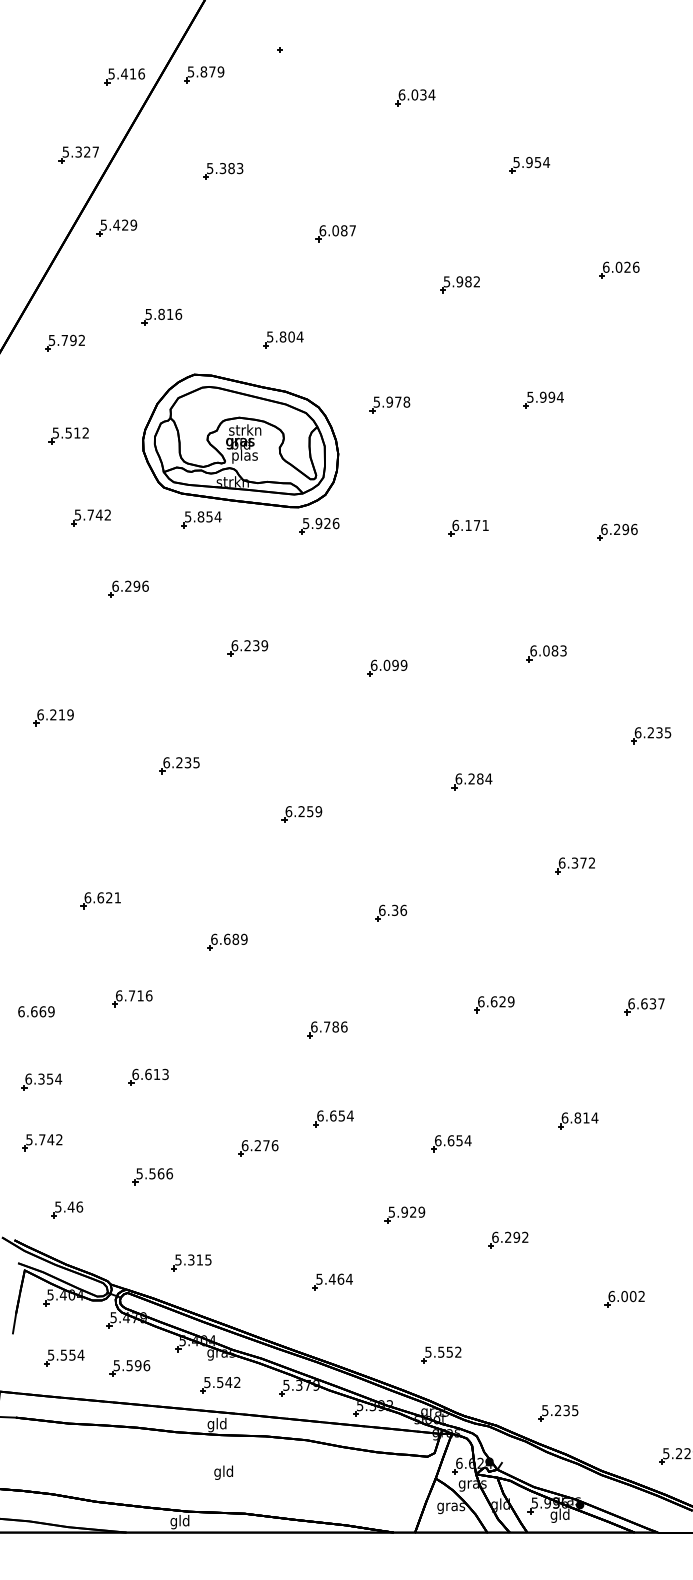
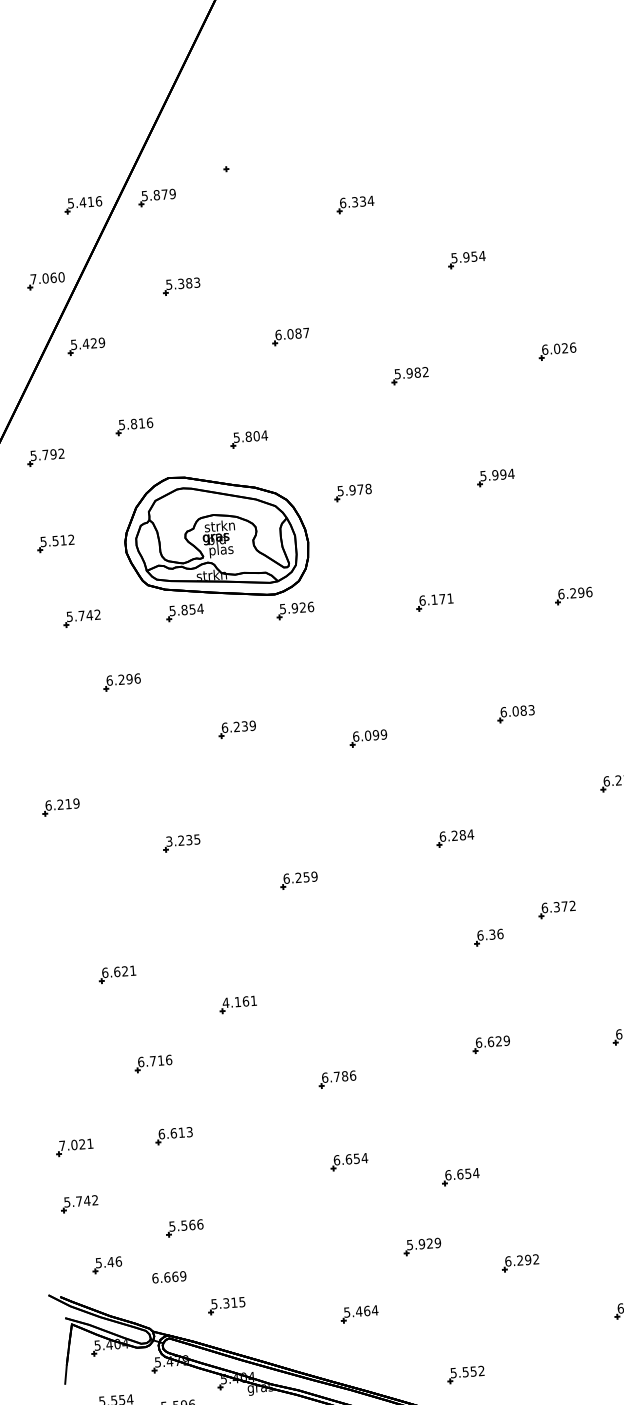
text: (414, 94) -> (354, 201), 6.034 -> 6.334
text: (80, 151) -> (47, 277), 5.327 -> 7.060
text: (166, 762) -> (169, 841), 6.235 -> 3.235
part: (391, 912) -> (489, 936), moved
text: (228, 938) -> (239, 1001), 6.689 -> 4.161
text: (36, 1011) -> (169, 1277), moved
text: (43, 1078) -> (76, 1144), 6.354 -> 7.021
part: (578, 1120) -> (577, 1146), removed
part: (258, 1148) -> (281, 1194), removed

